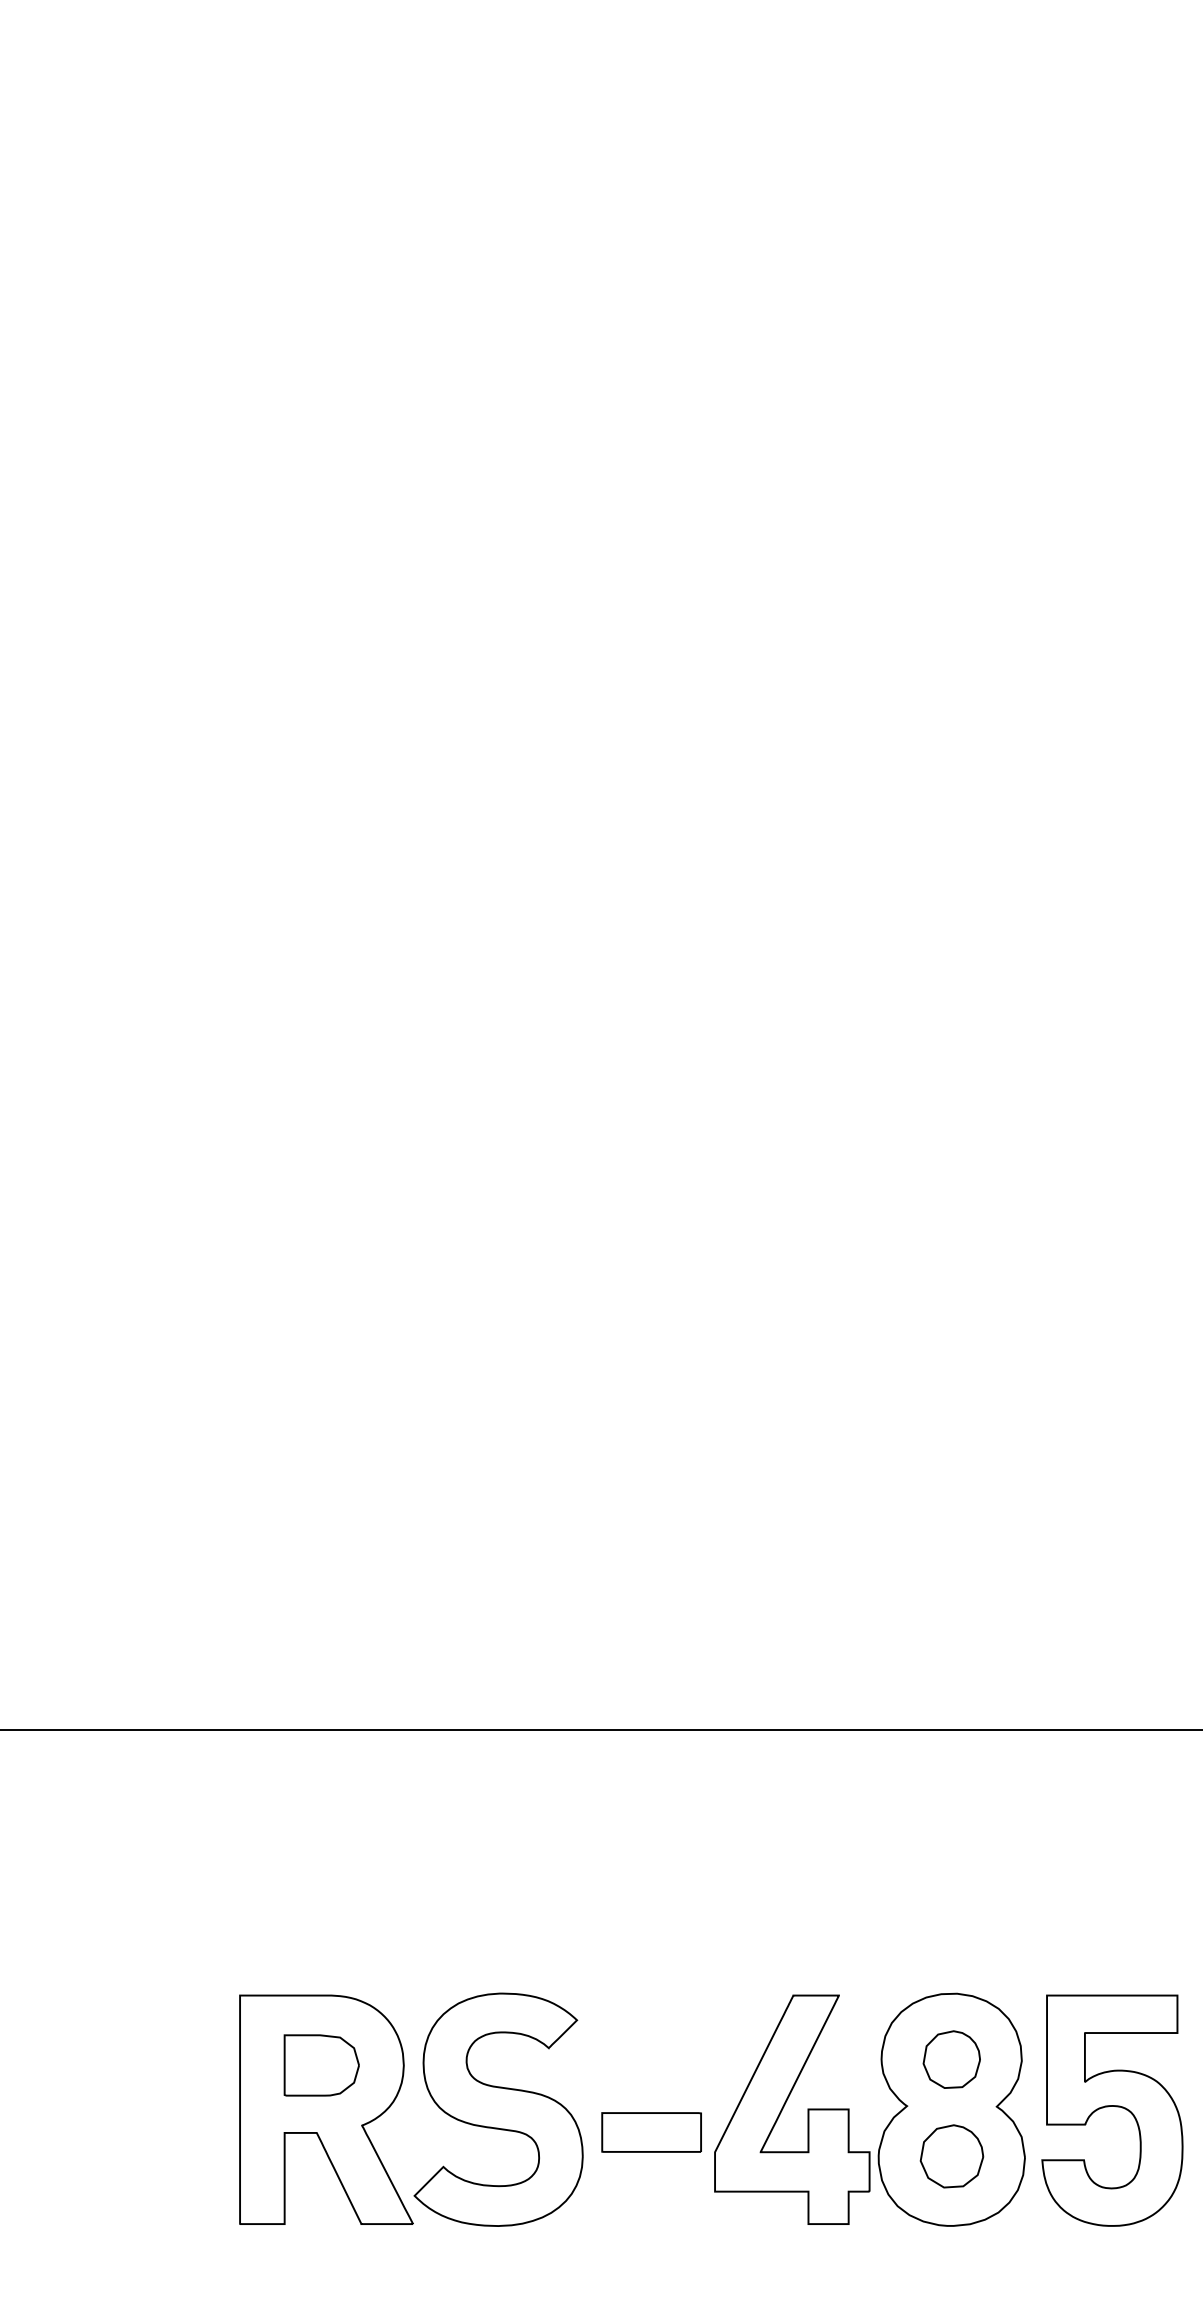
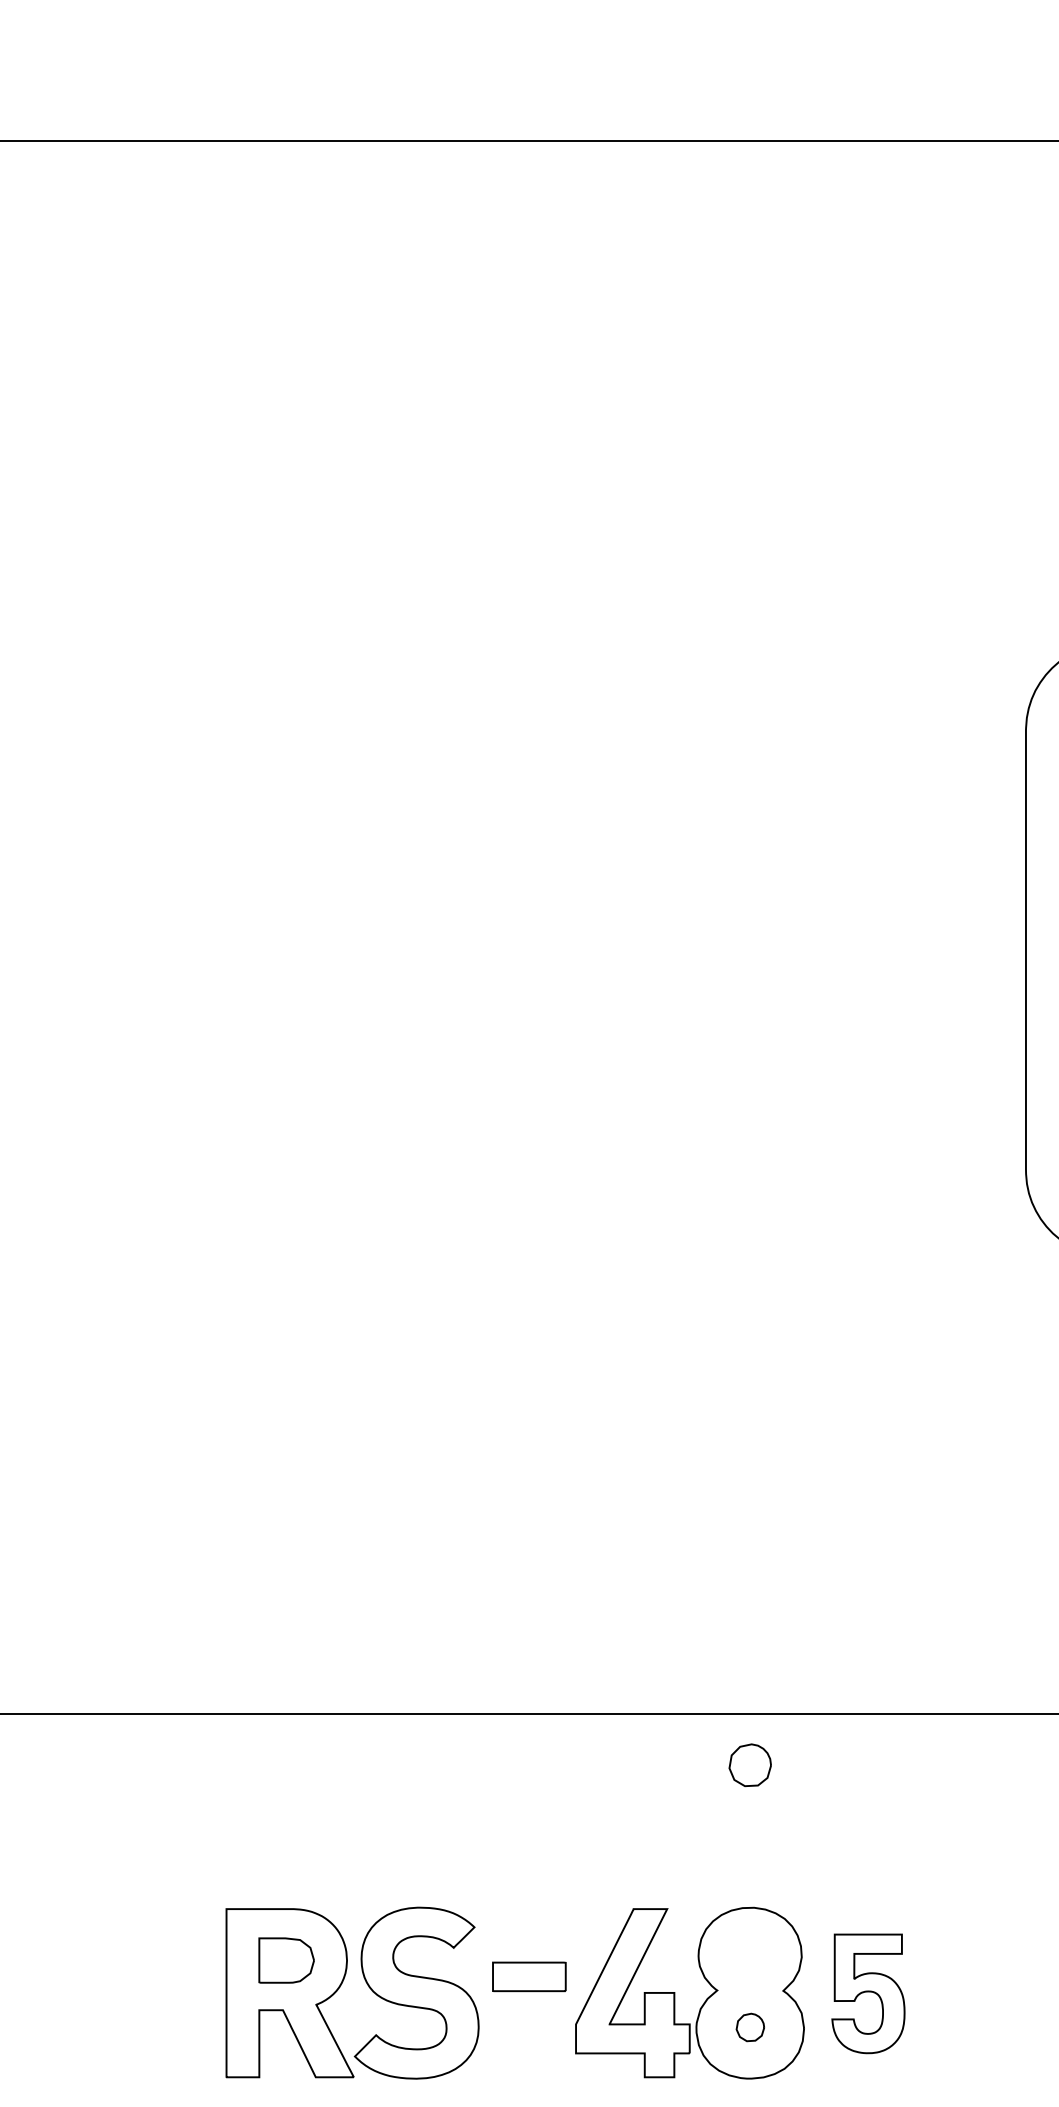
part: (950, 2059) -> (749, 1765), moved
part: (1112, 2110) -> (868, 1993), size x0.7
part: (651, 2131) -> (529, 1976), moved
part: (952, 2156) -> (750, 2027), size x0.6

